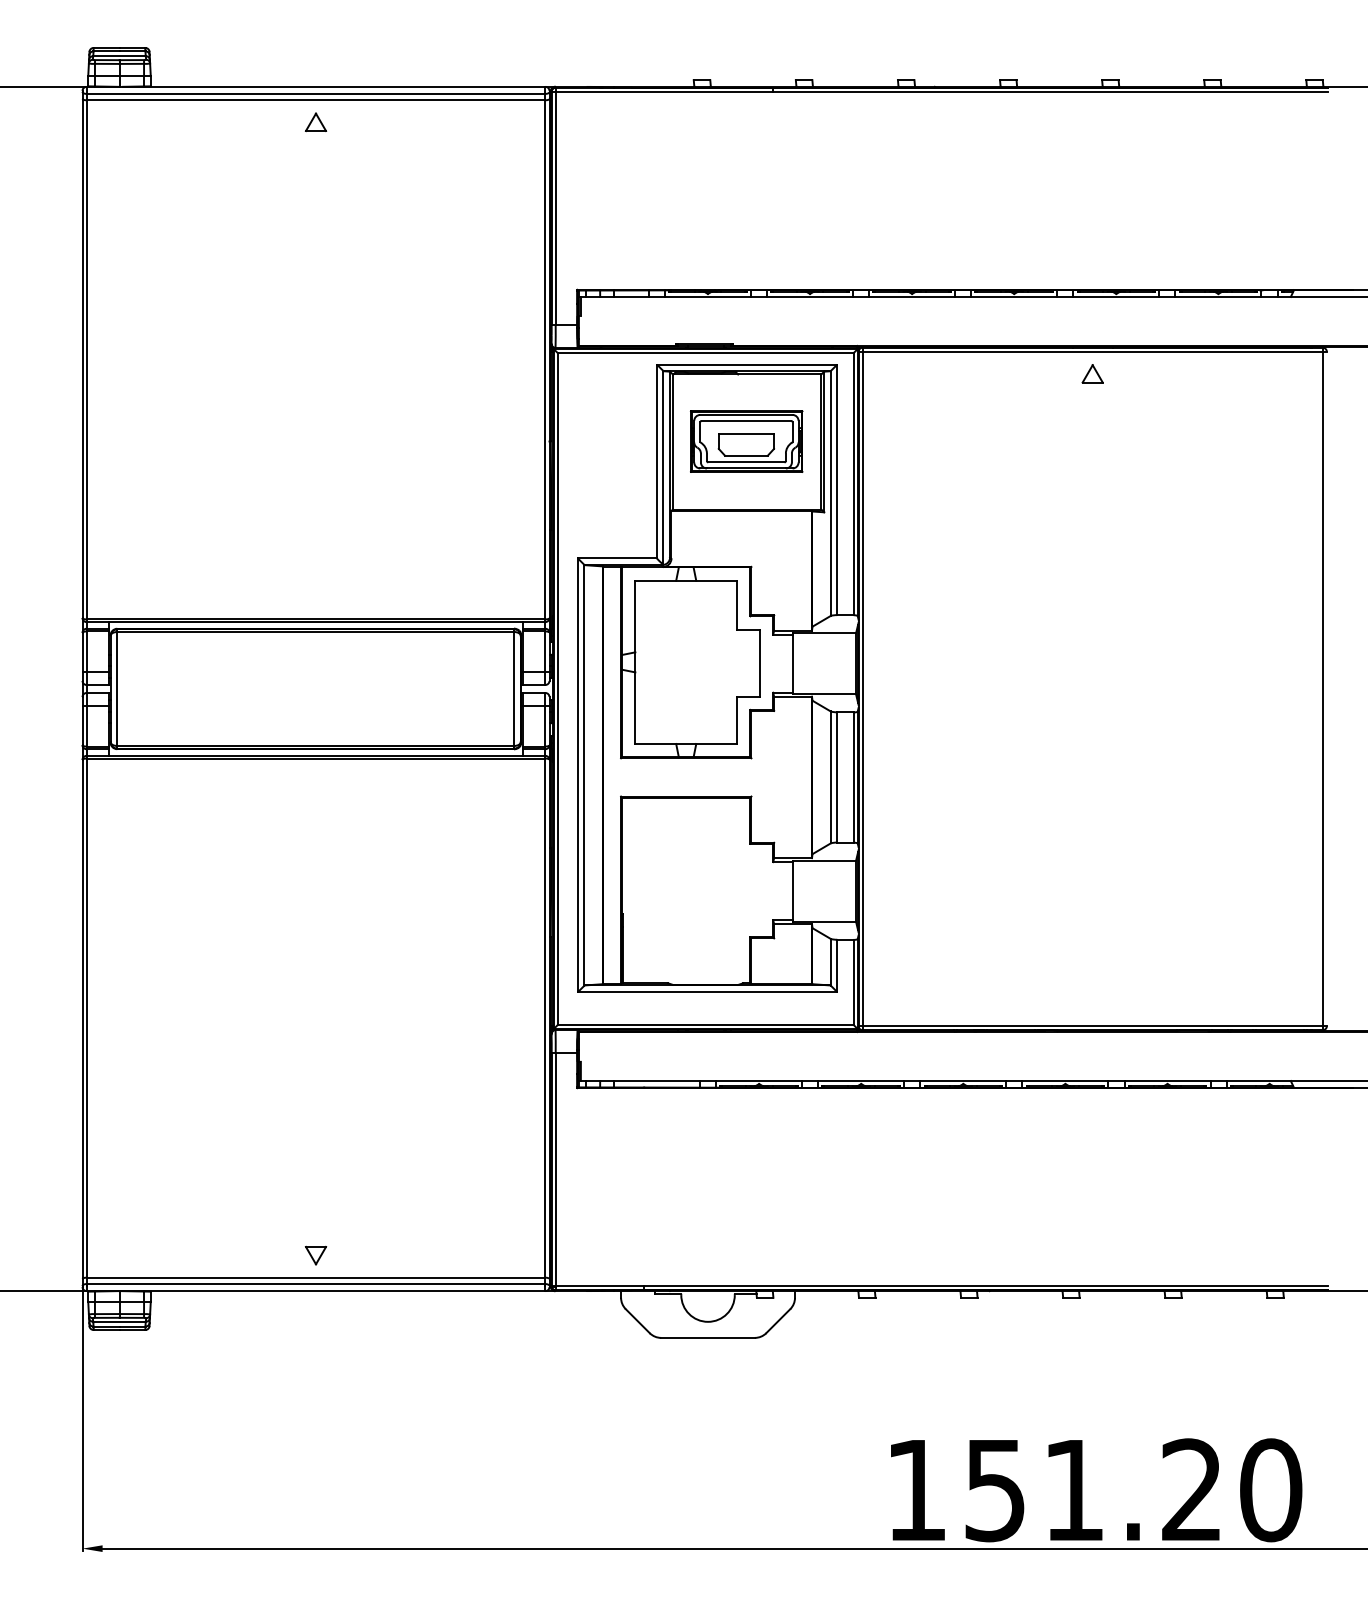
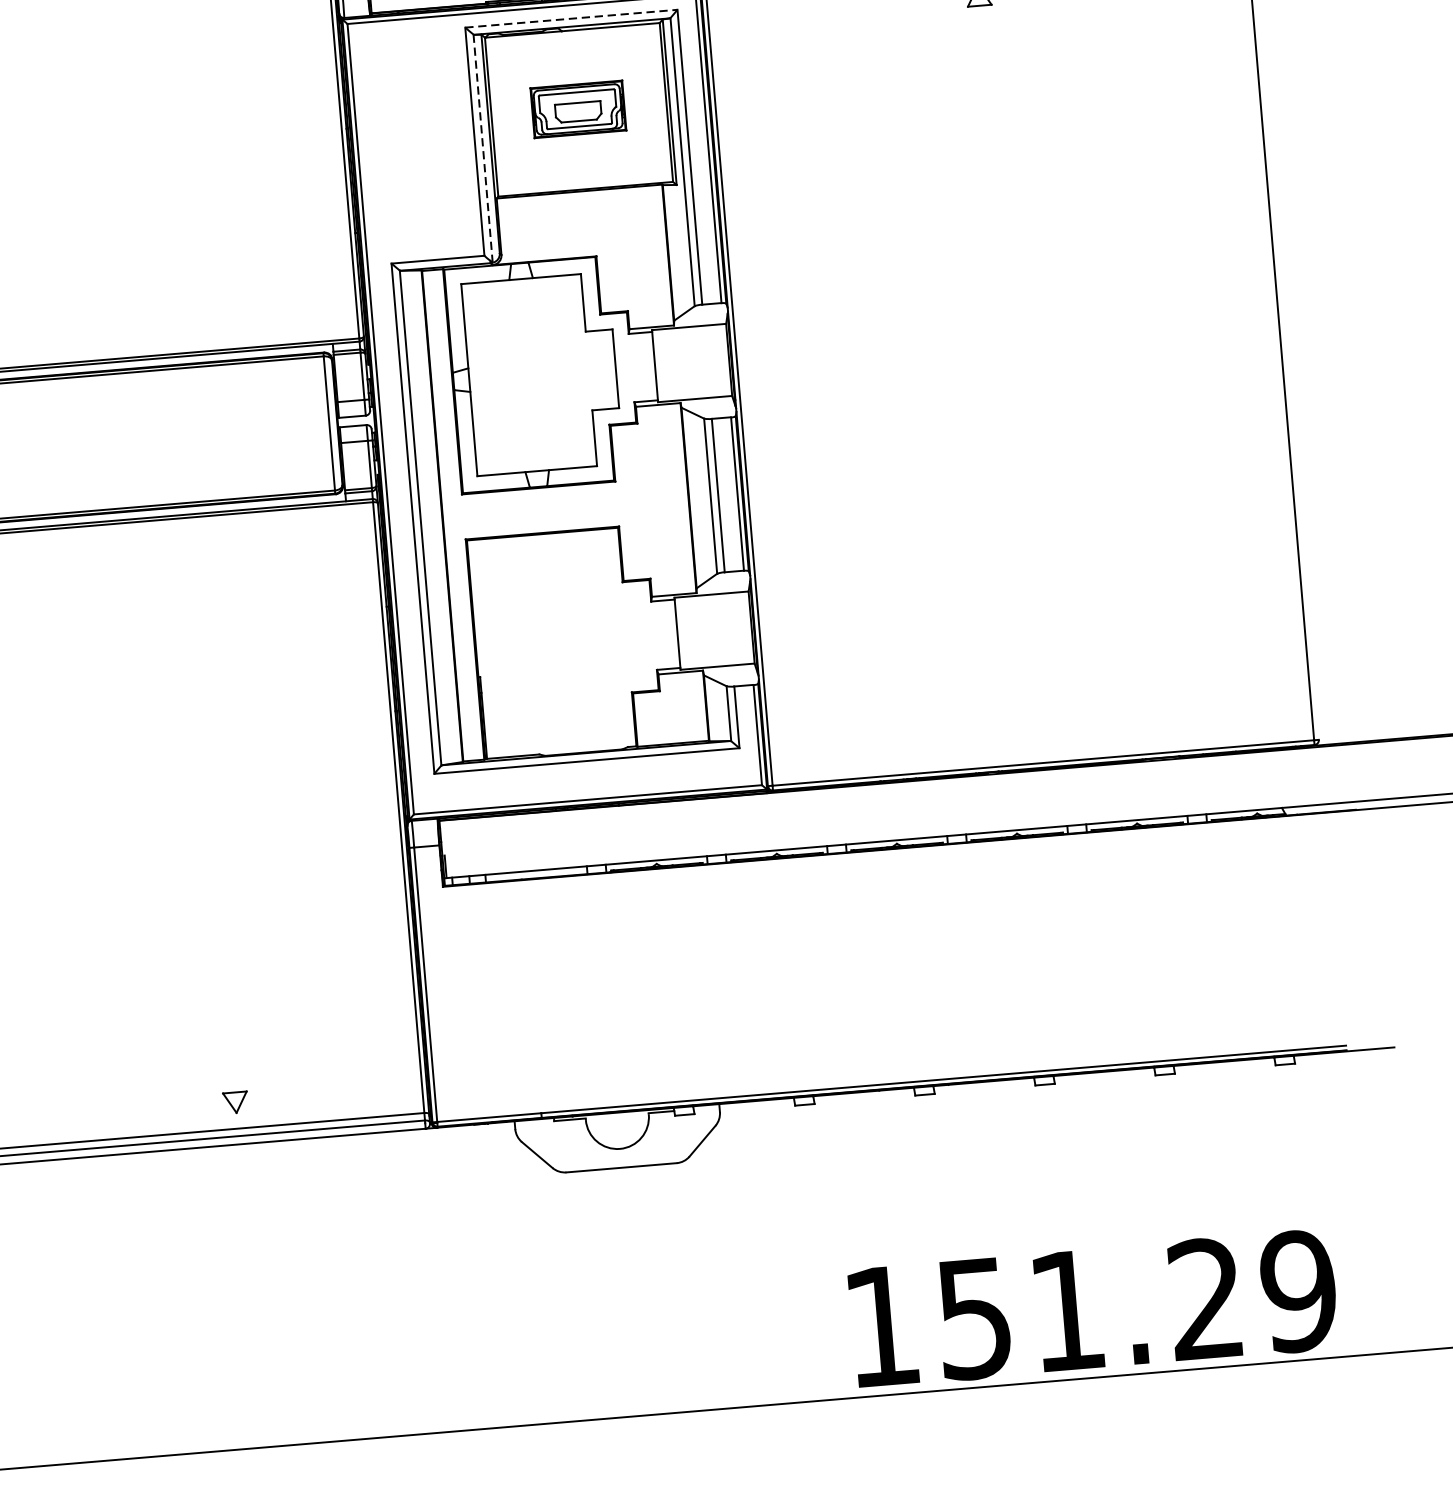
line: (747, 364) -> (571, 18), solid -> dashed
part: (746, 441) -> (578, 109), size x0.7
line: (663, 467) -> (483, 148), solid -> dashed
part: (316, 1255) -> (236, 1102), moved
text: (1270, 1490) -> (1298, 1291), 151.20 -> 151.29

